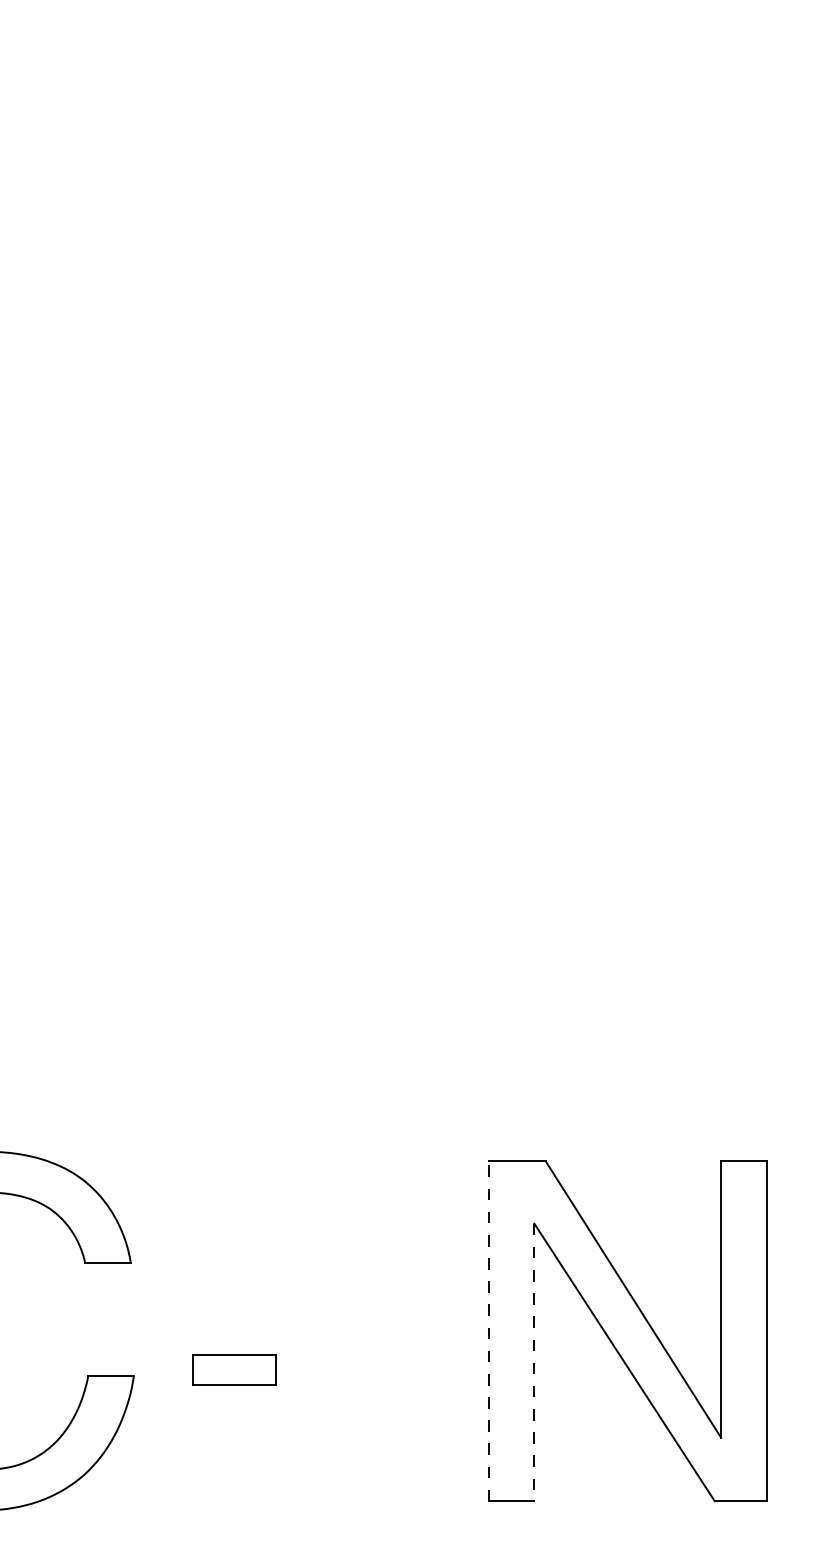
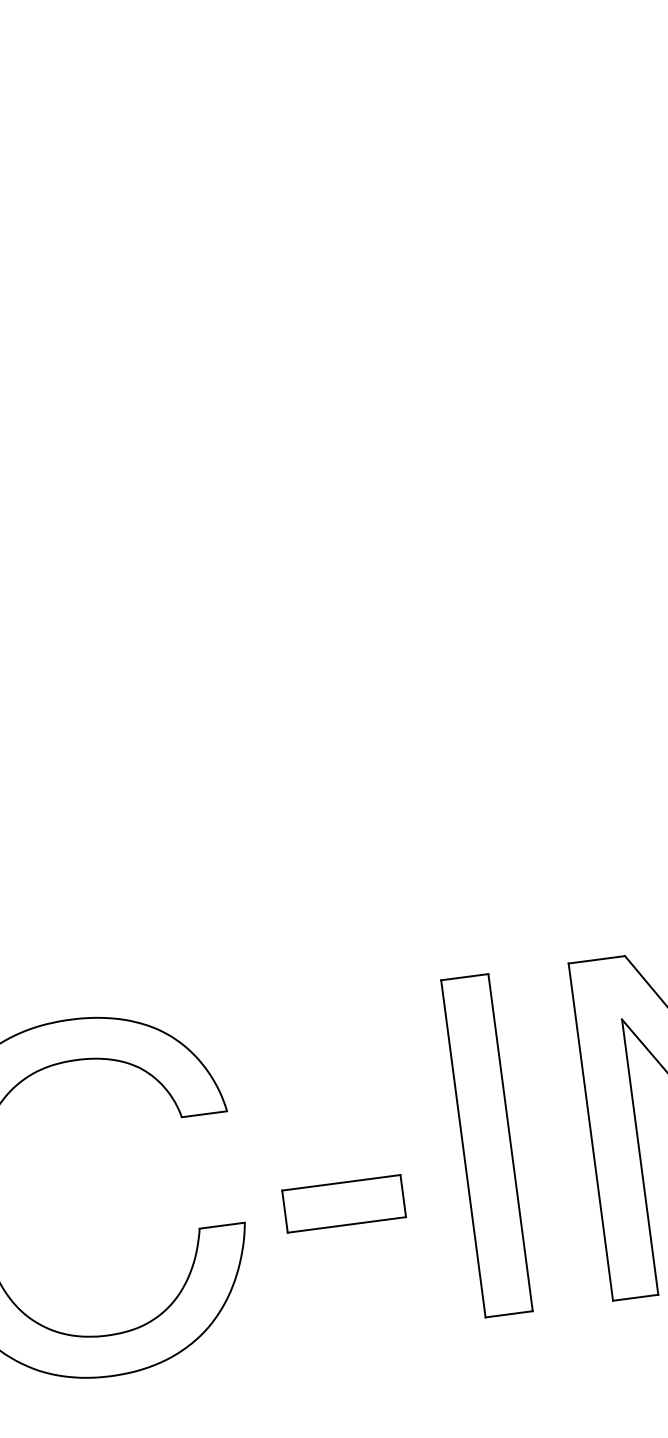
part: (383, 1330) -> (486, 1145), added
line: (488, 1330) -> (590, 1131), dashed -> solid
line: (534, 1362) -> (640, 1157), dashed -> solid
part: (234, 1369) -> (343, 1203), size x1.43

